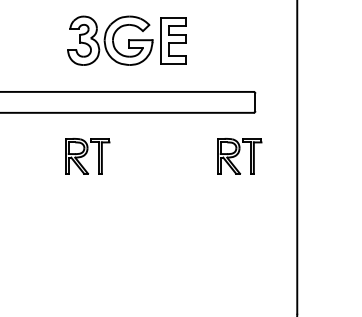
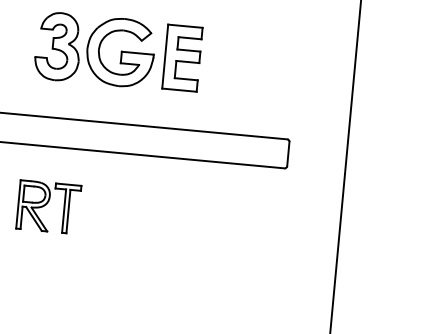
part: (239, 156) -> (259, 227), removed

